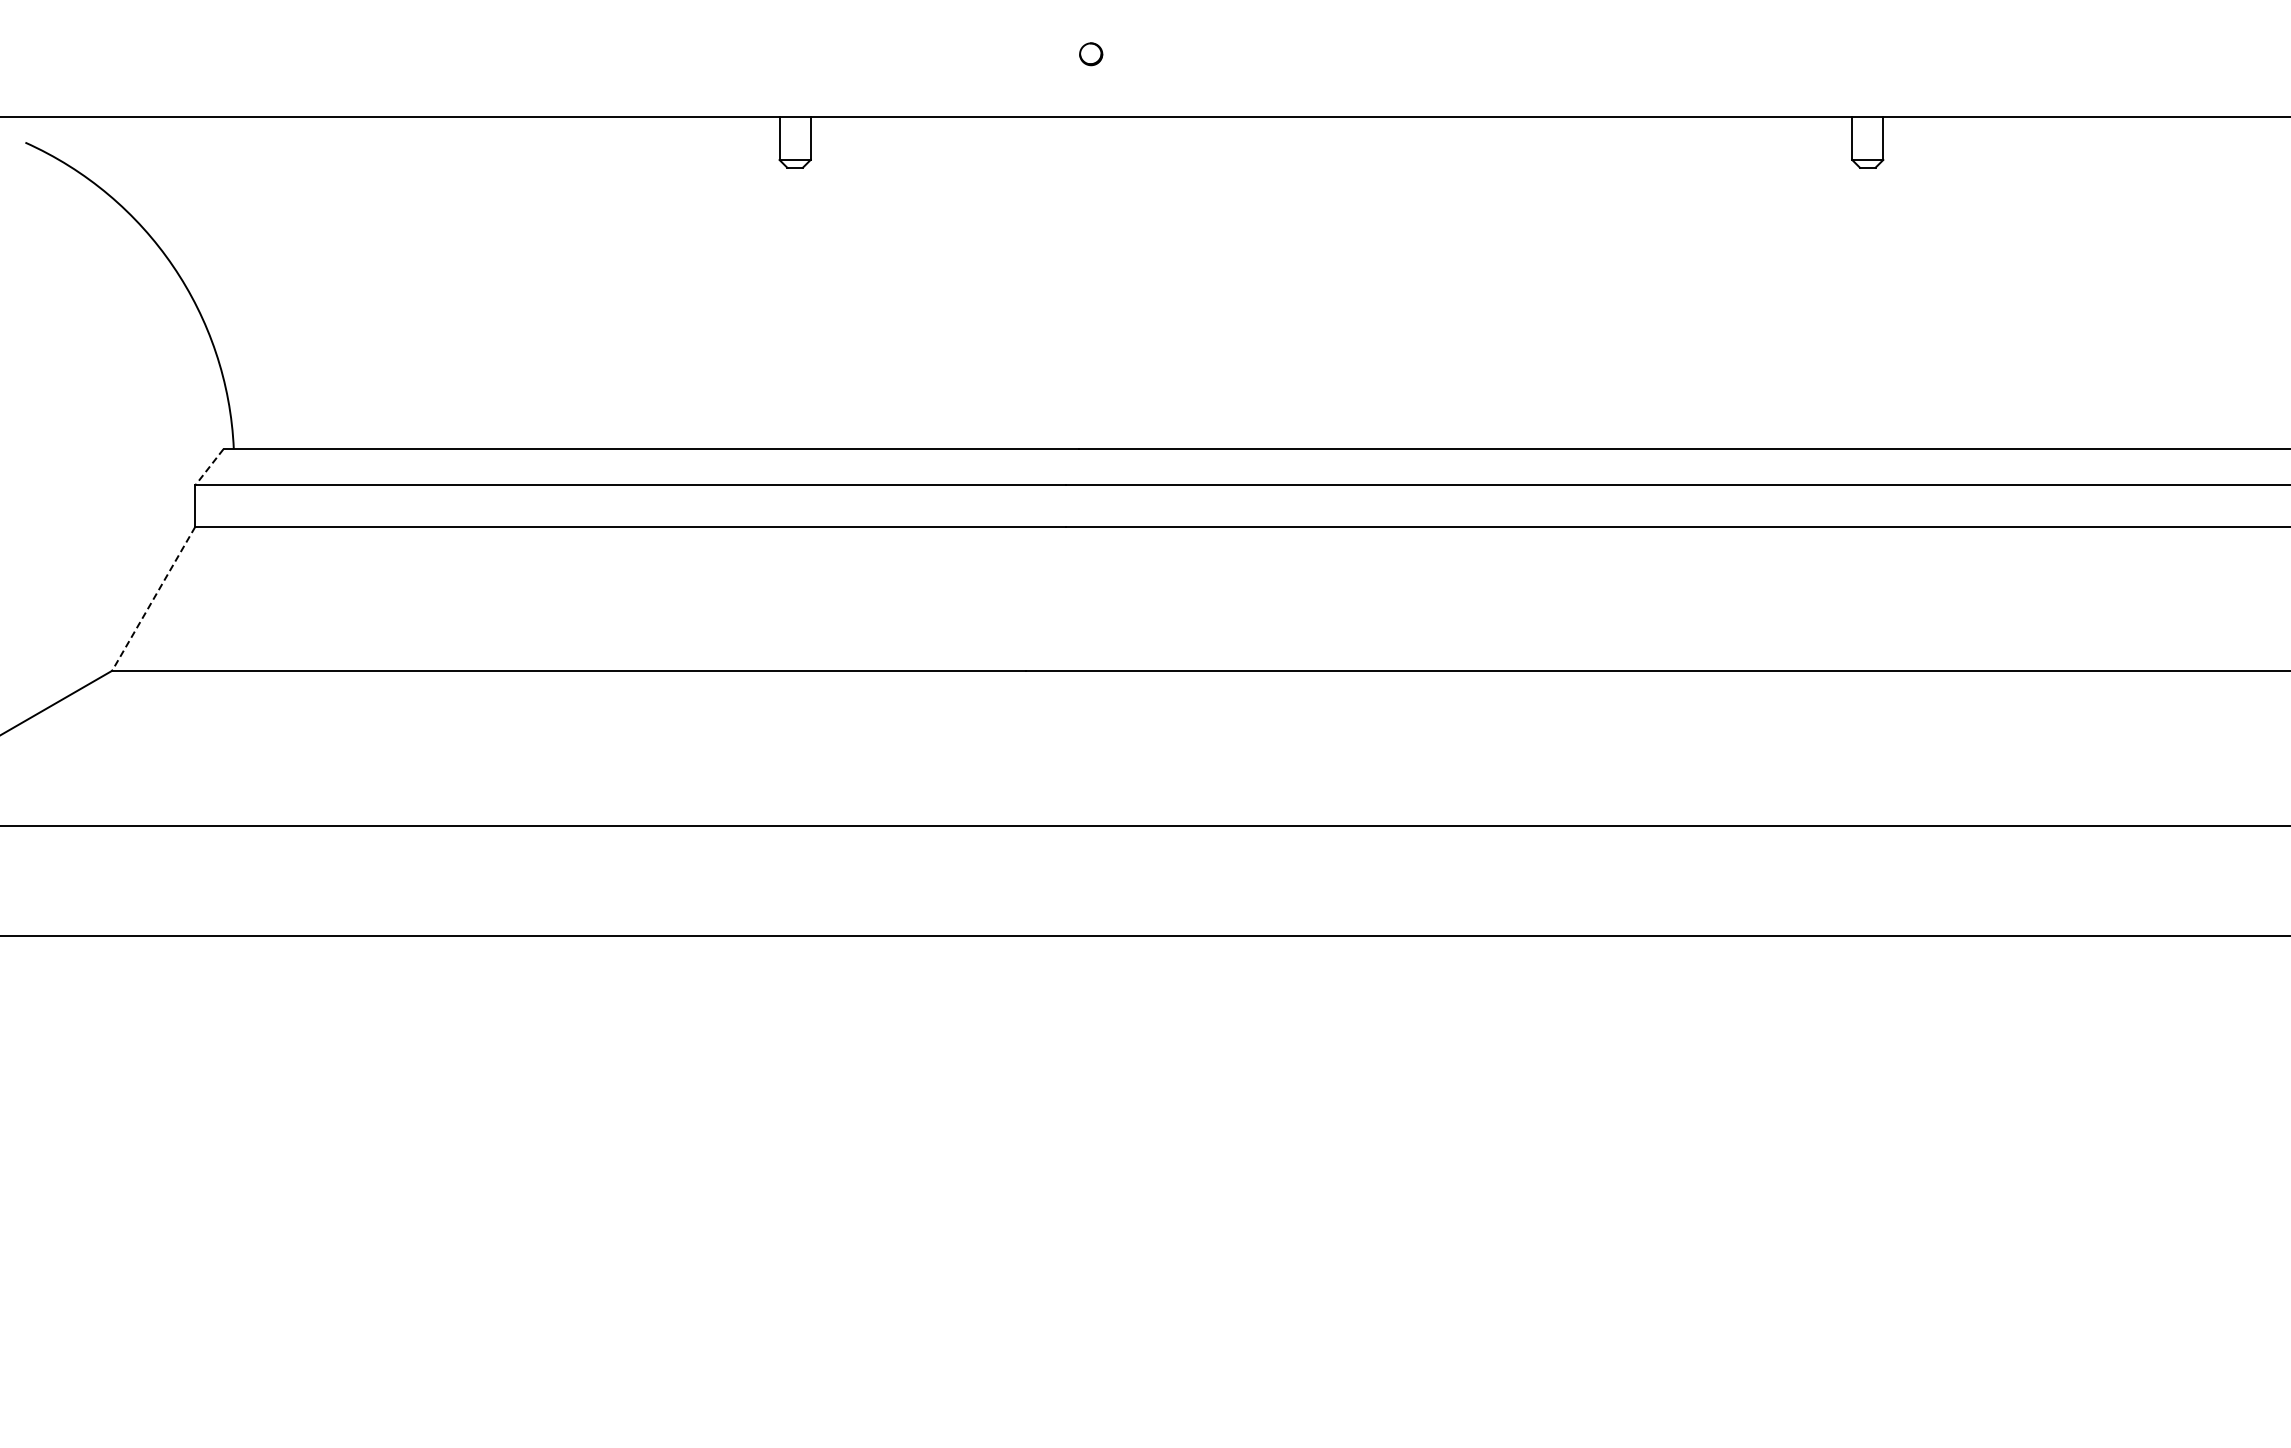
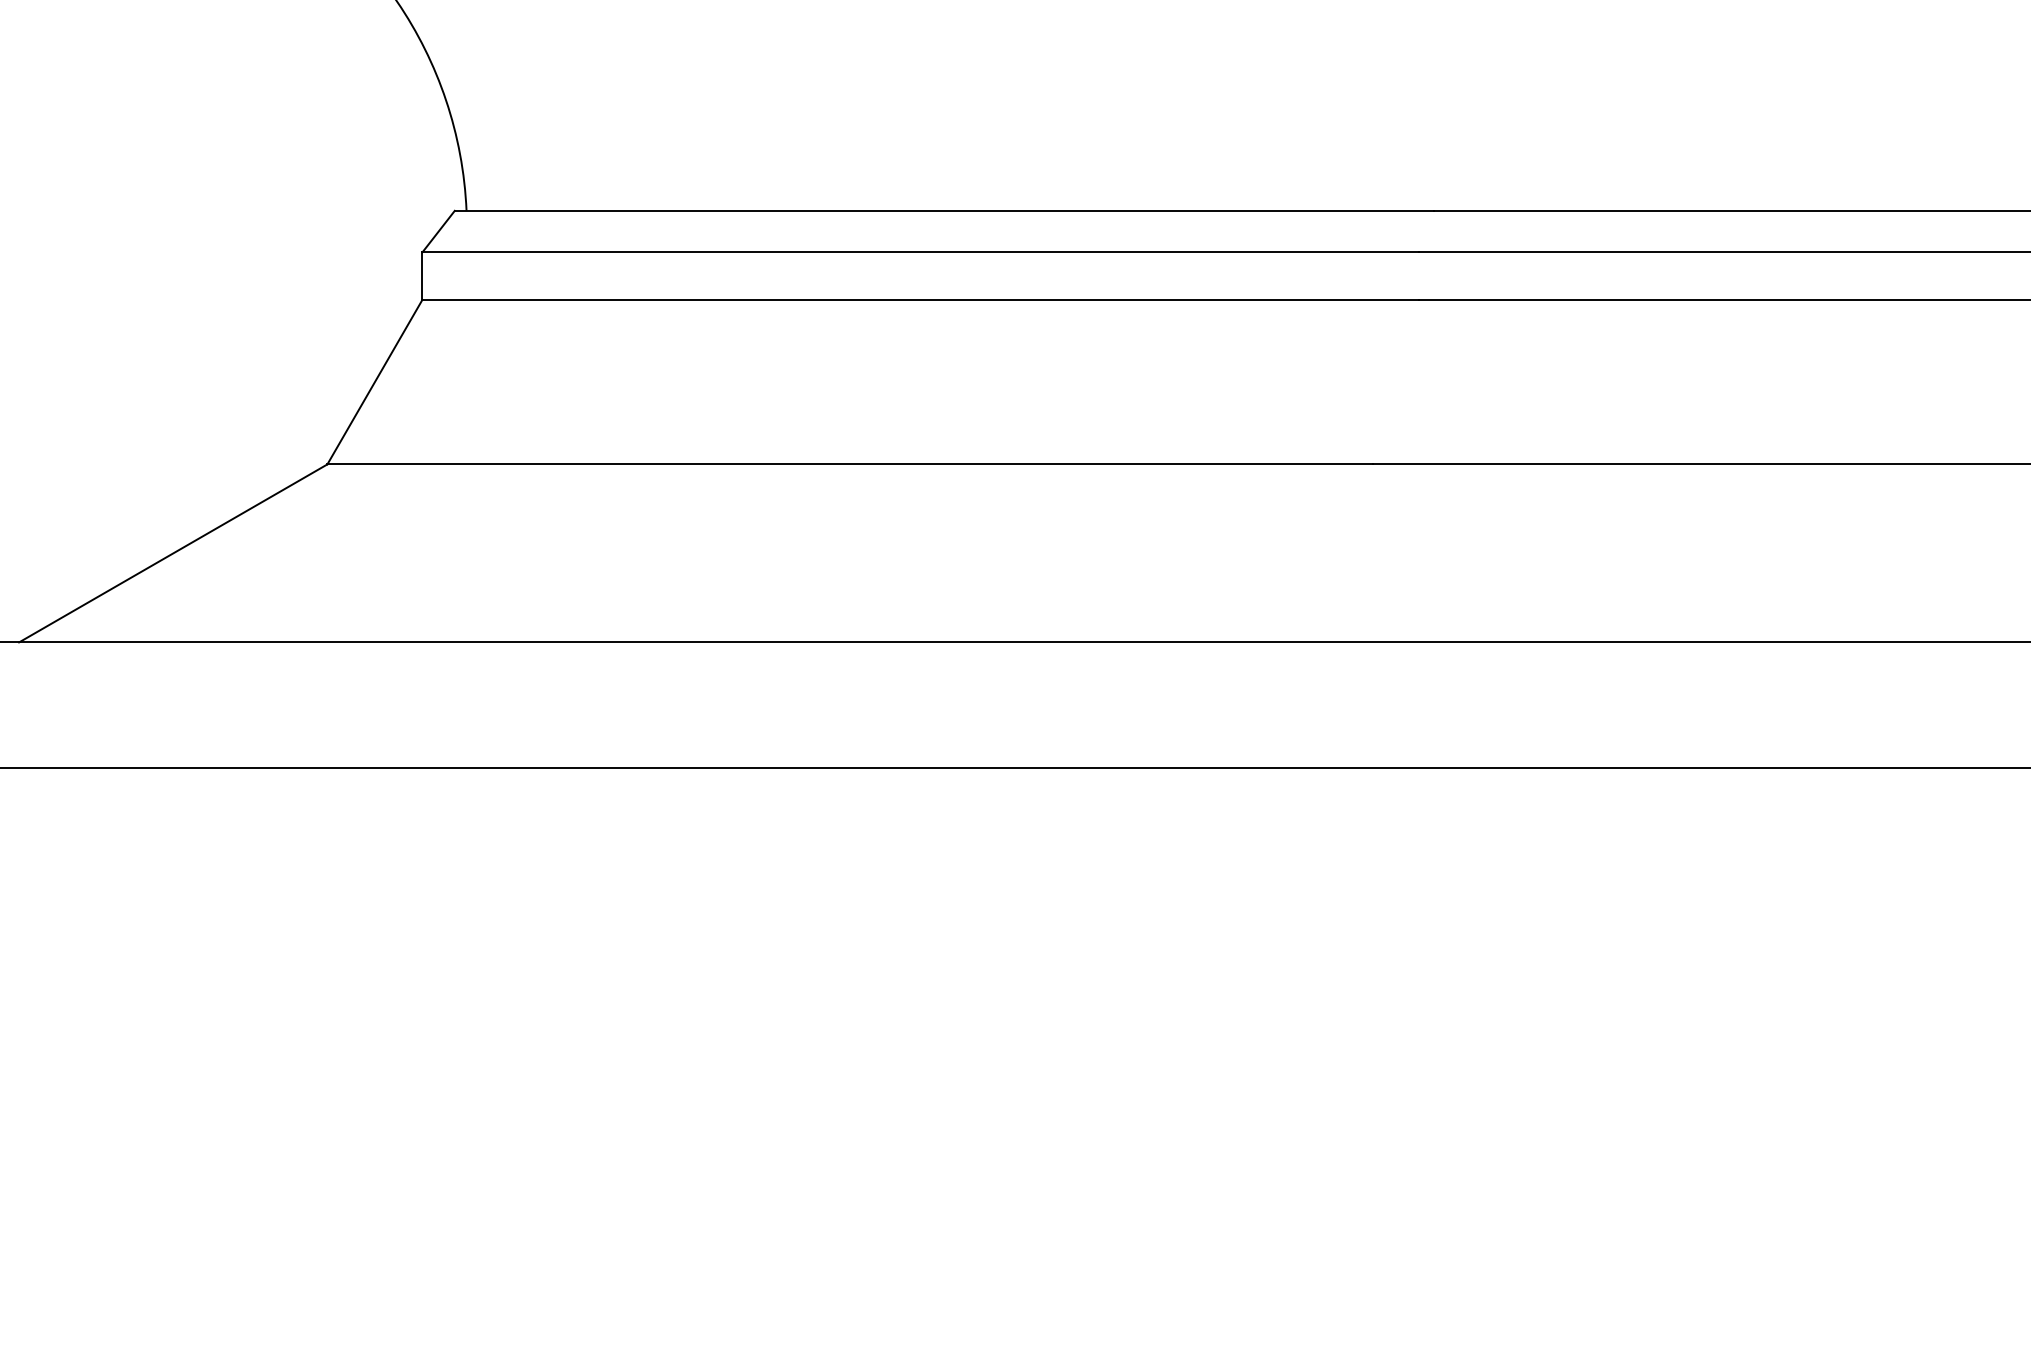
line: (209, 467) -> (438, 231), dashed -> solid
line: (153, 599) -> (374, 382), dashed -> solid

